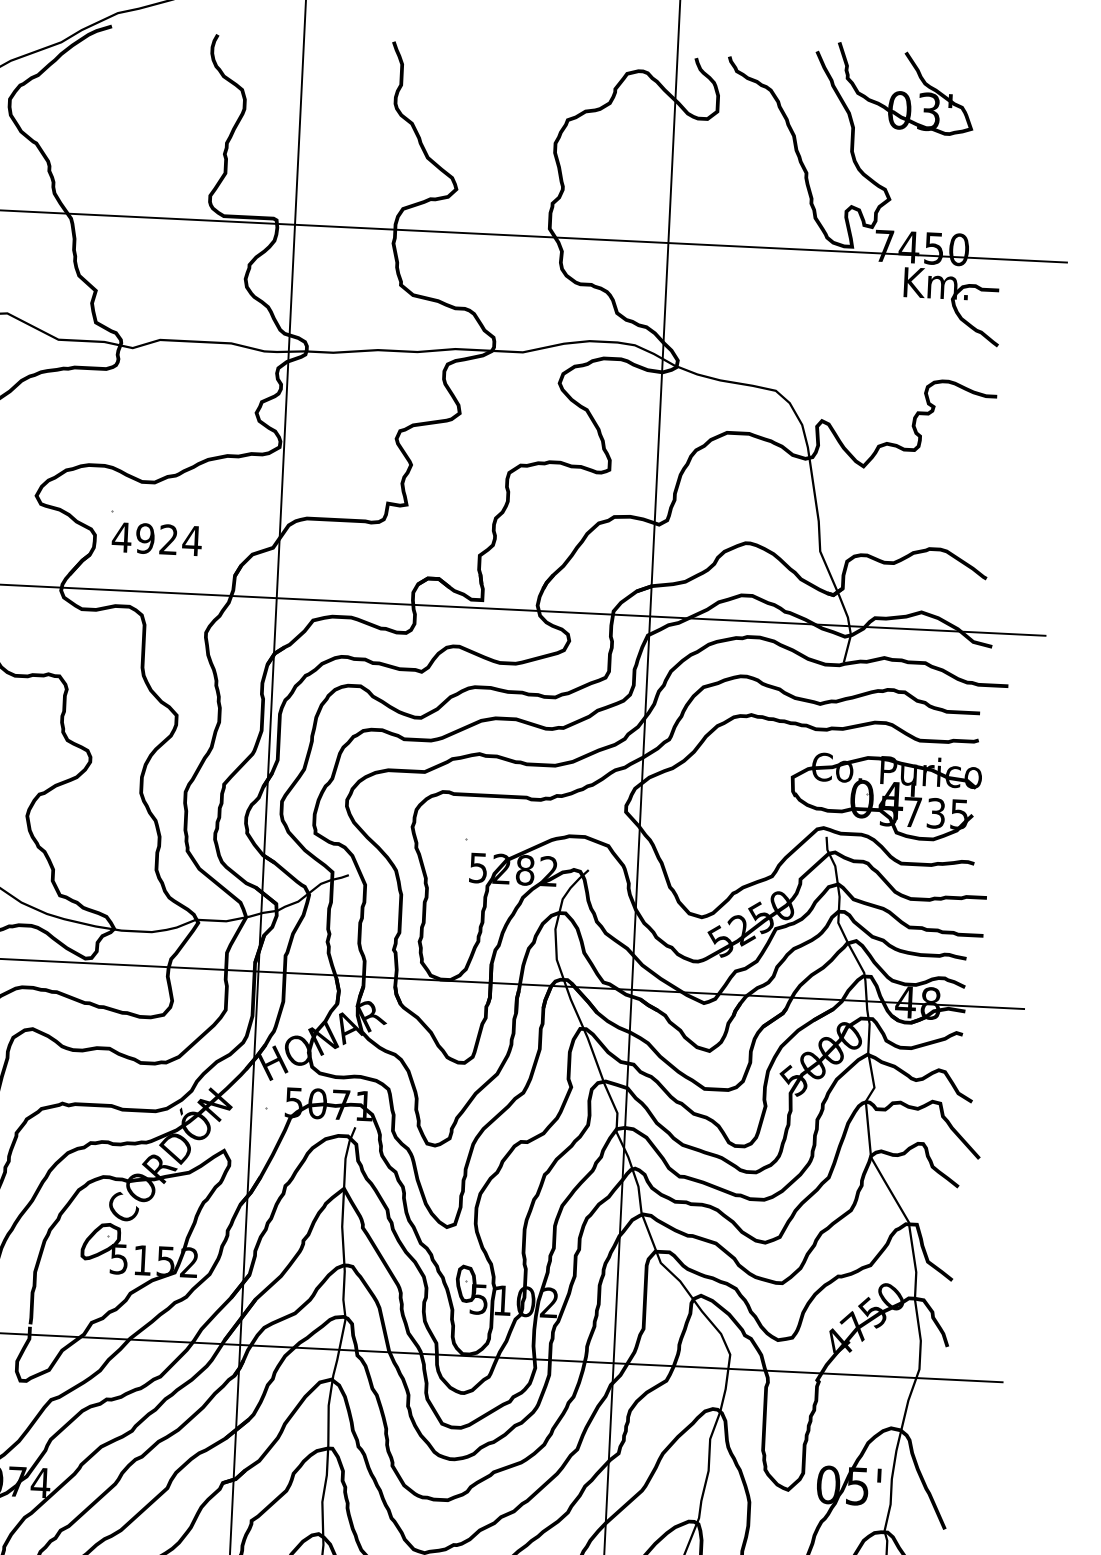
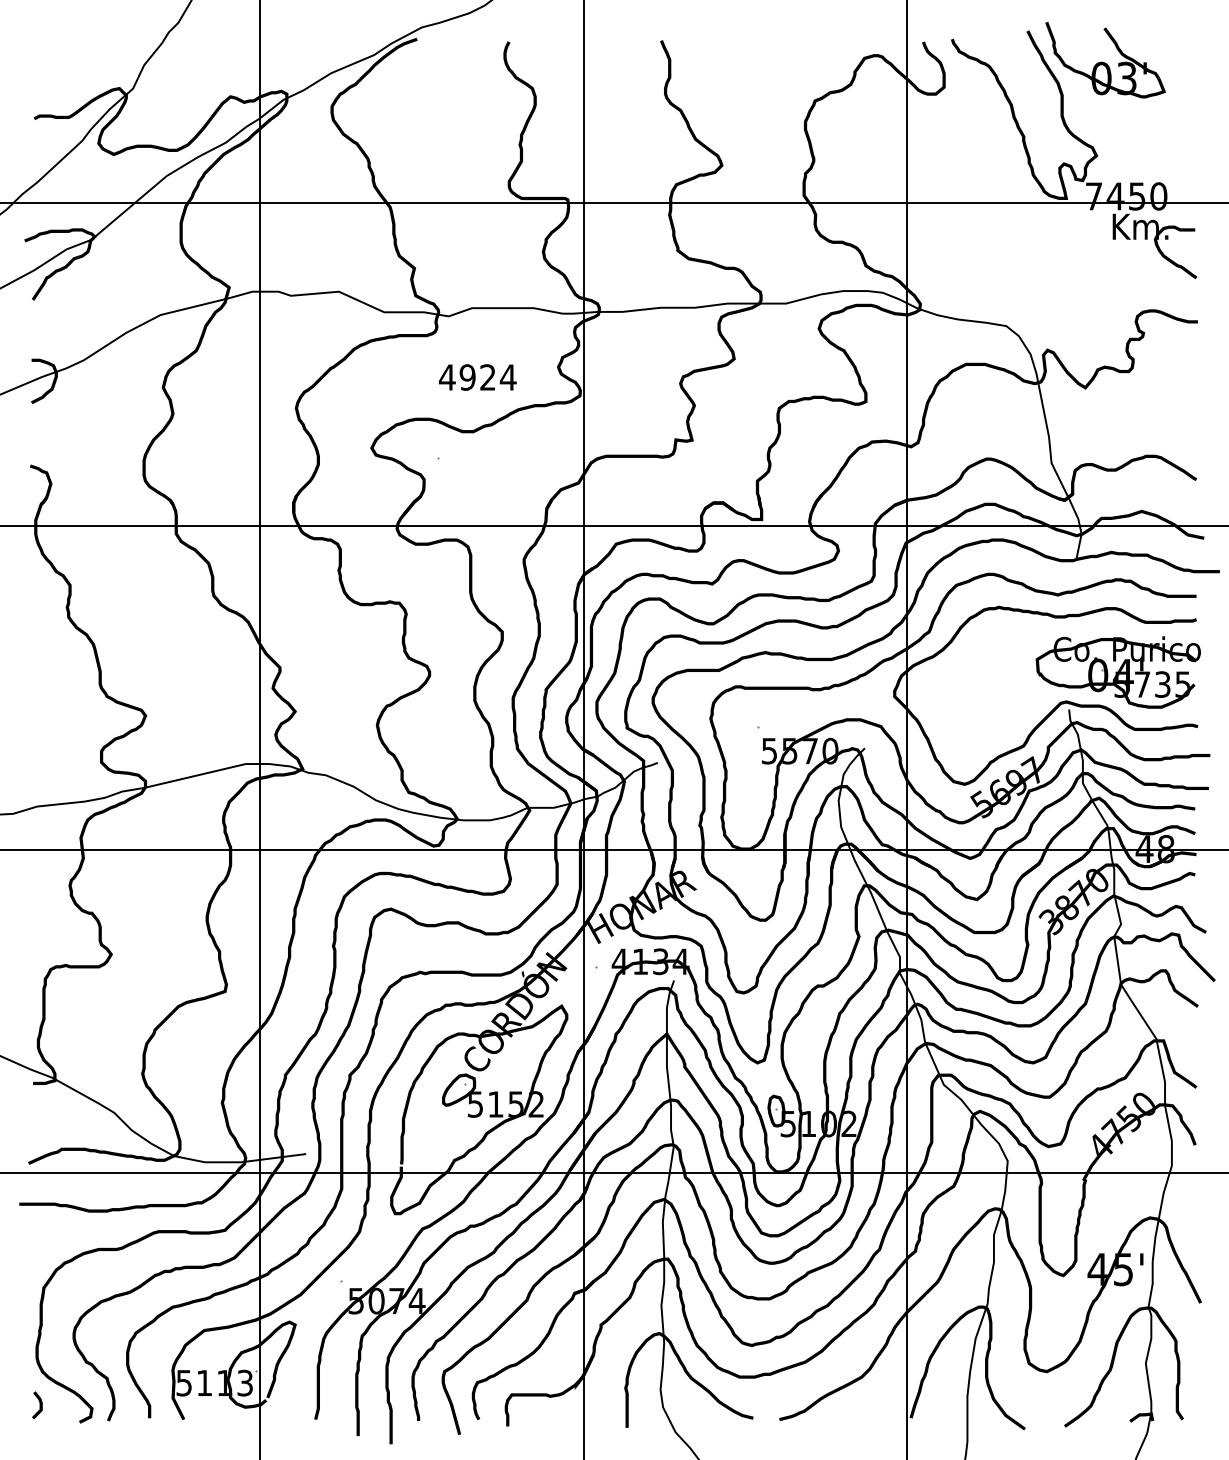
text: (156, 539) -> (477, 377), moved
text: (525, 869) -> (810, 750), 5282 -> 5570
text: (760, 916) -> (1015, 781), 5250 -> 5697
text: (811, 1060) -> (1065, 903), 5000 -> 3870
text: (329, 1104) -> (650, 961), 5071 -> 4134
text: (827, 1484) -> (1097, 1269), 05' -> 45'

